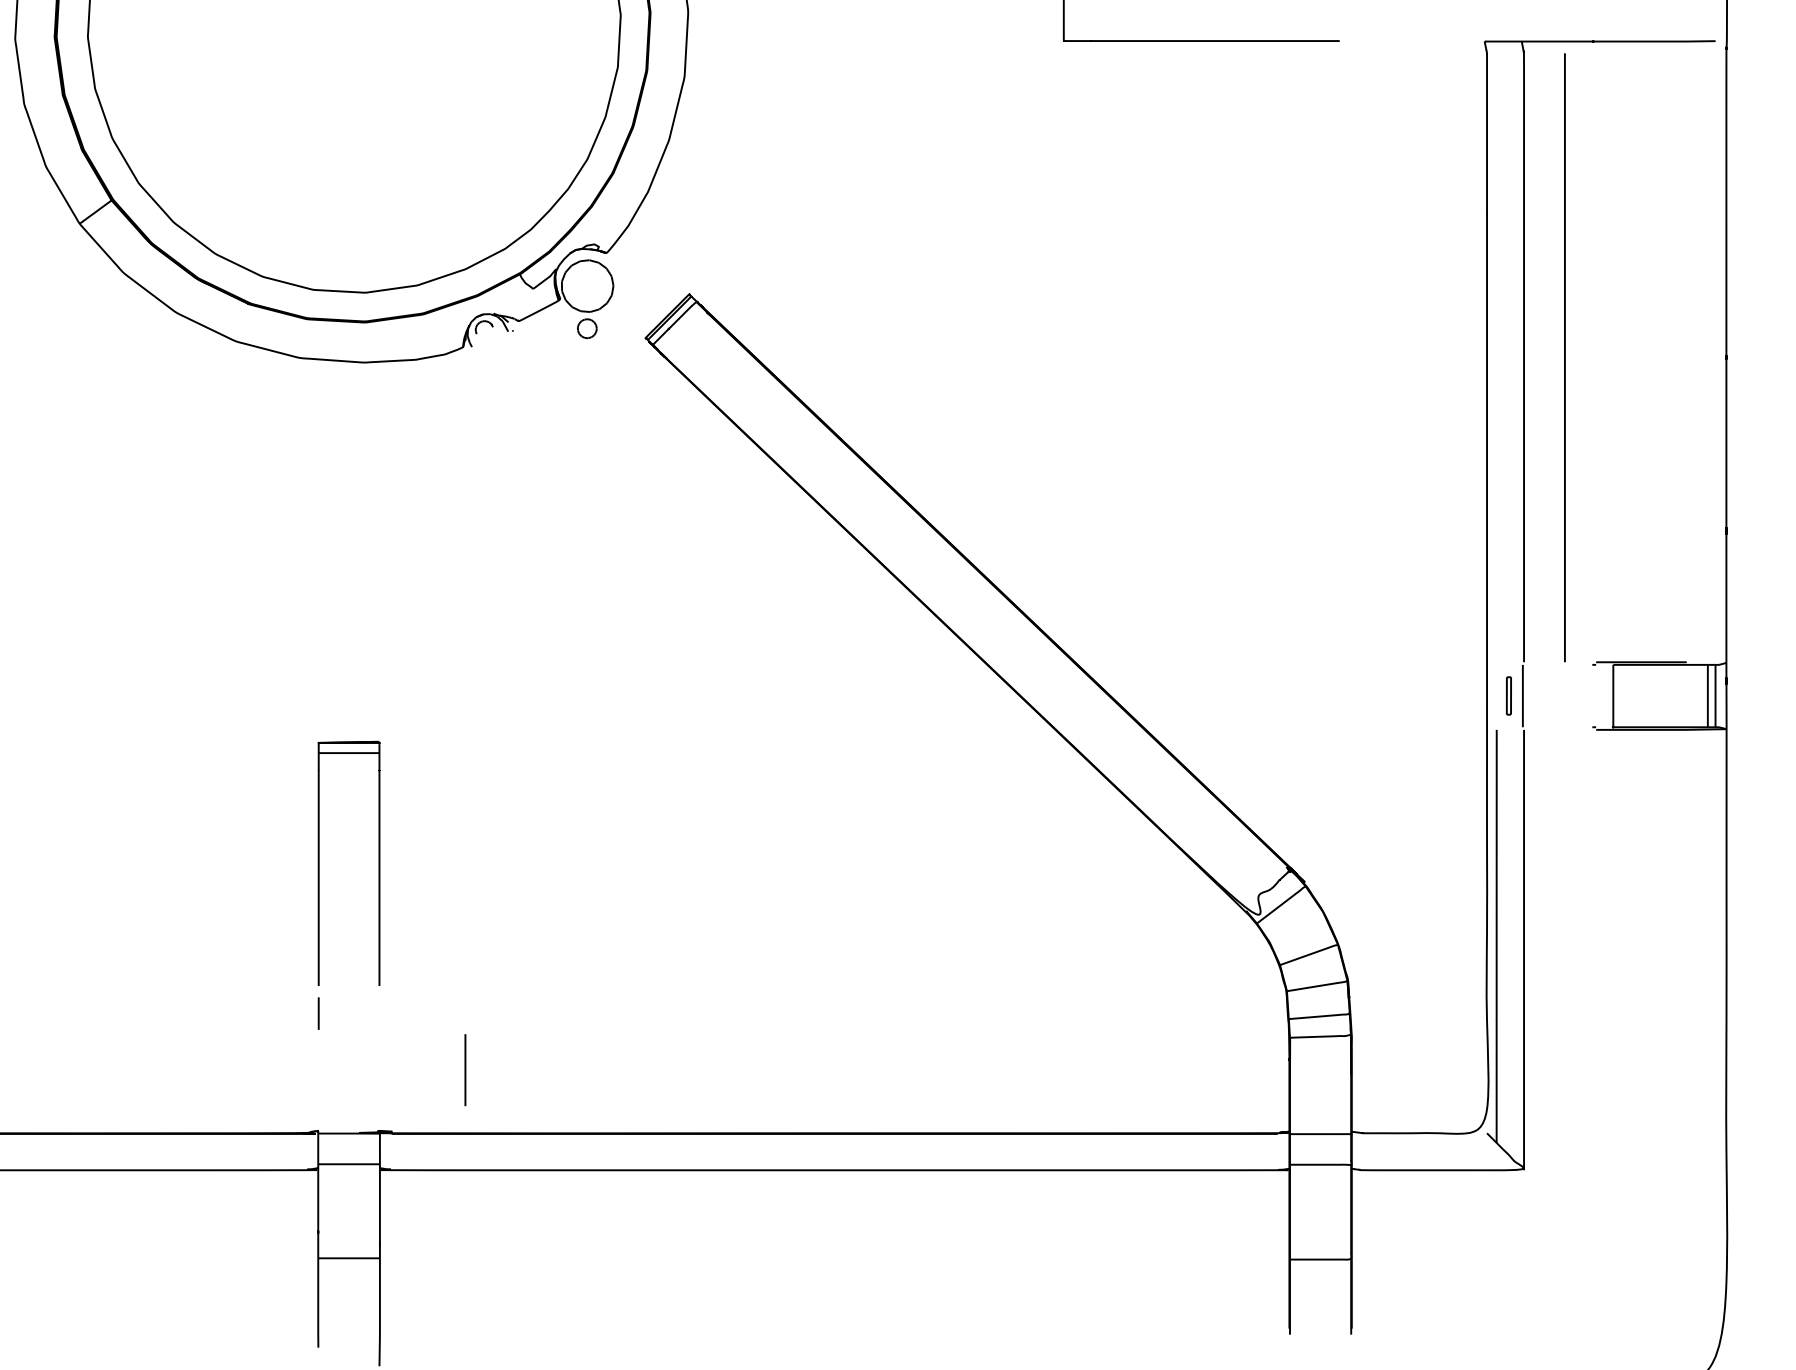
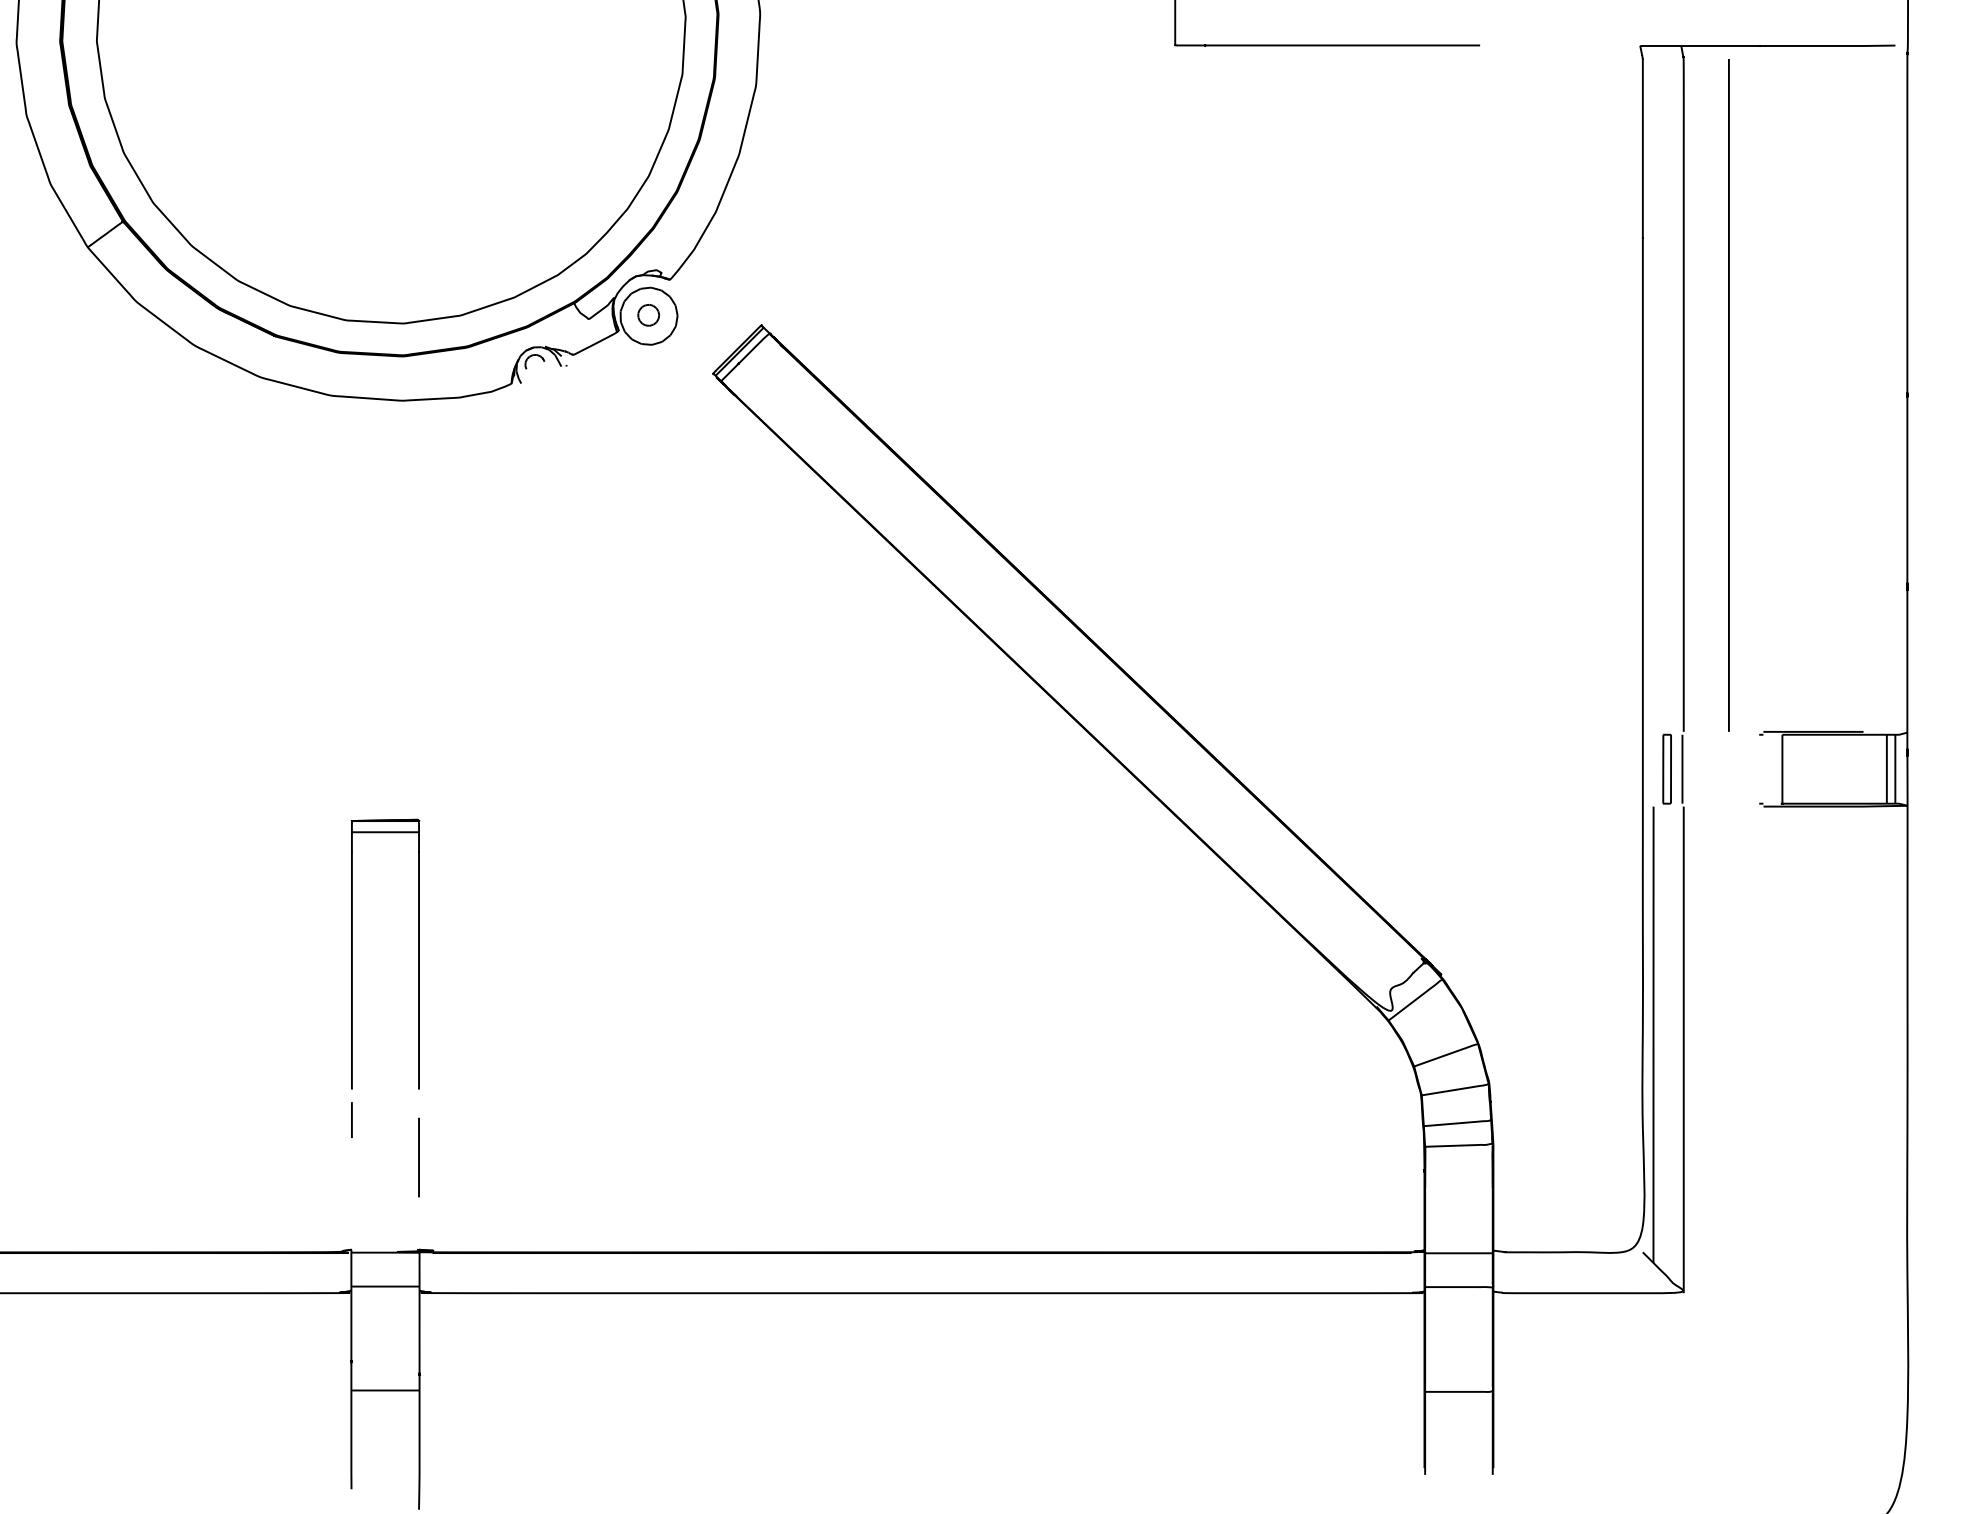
part: (587, 328) -> (648, 315), moved
part: (1508, 695) -> (1666, 768), size x1.67
line: (464, 1070) -> (418, 1157), moved

